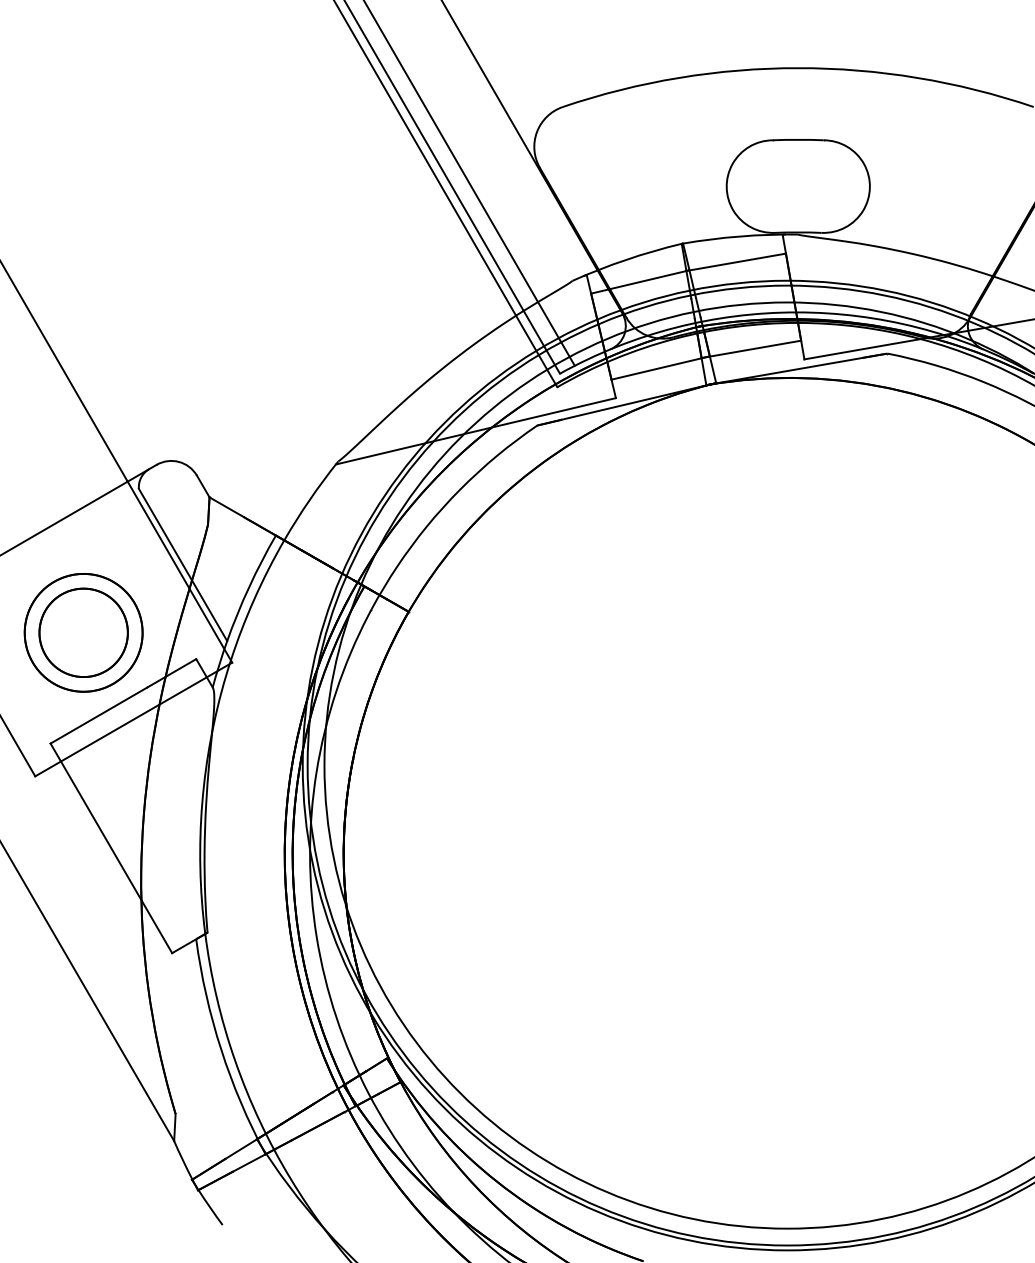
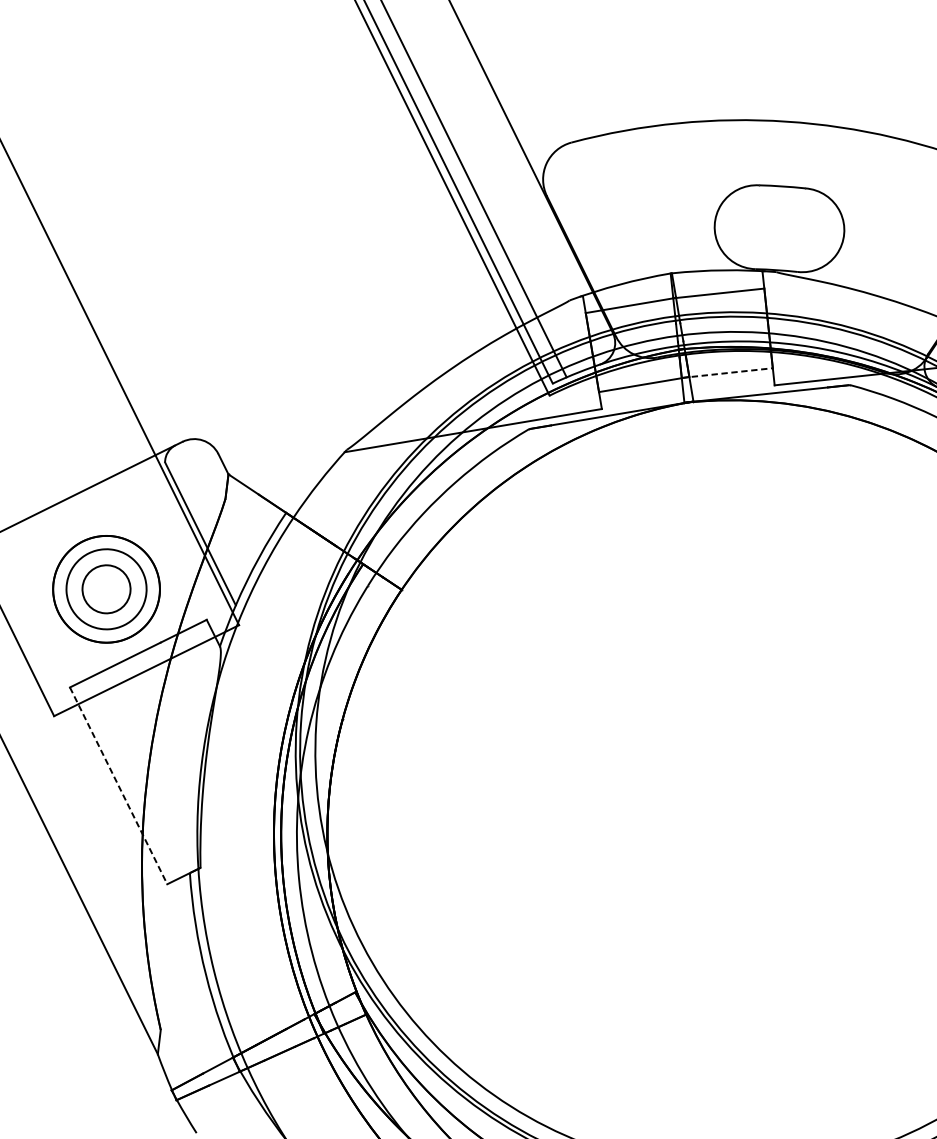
line: (751, 349) -> (727, 373), solid -> dashed
circle: (83, 632) -> (106, 588), size x0.6
line: (111, 848) -> (118, 785), solid -> dashed

